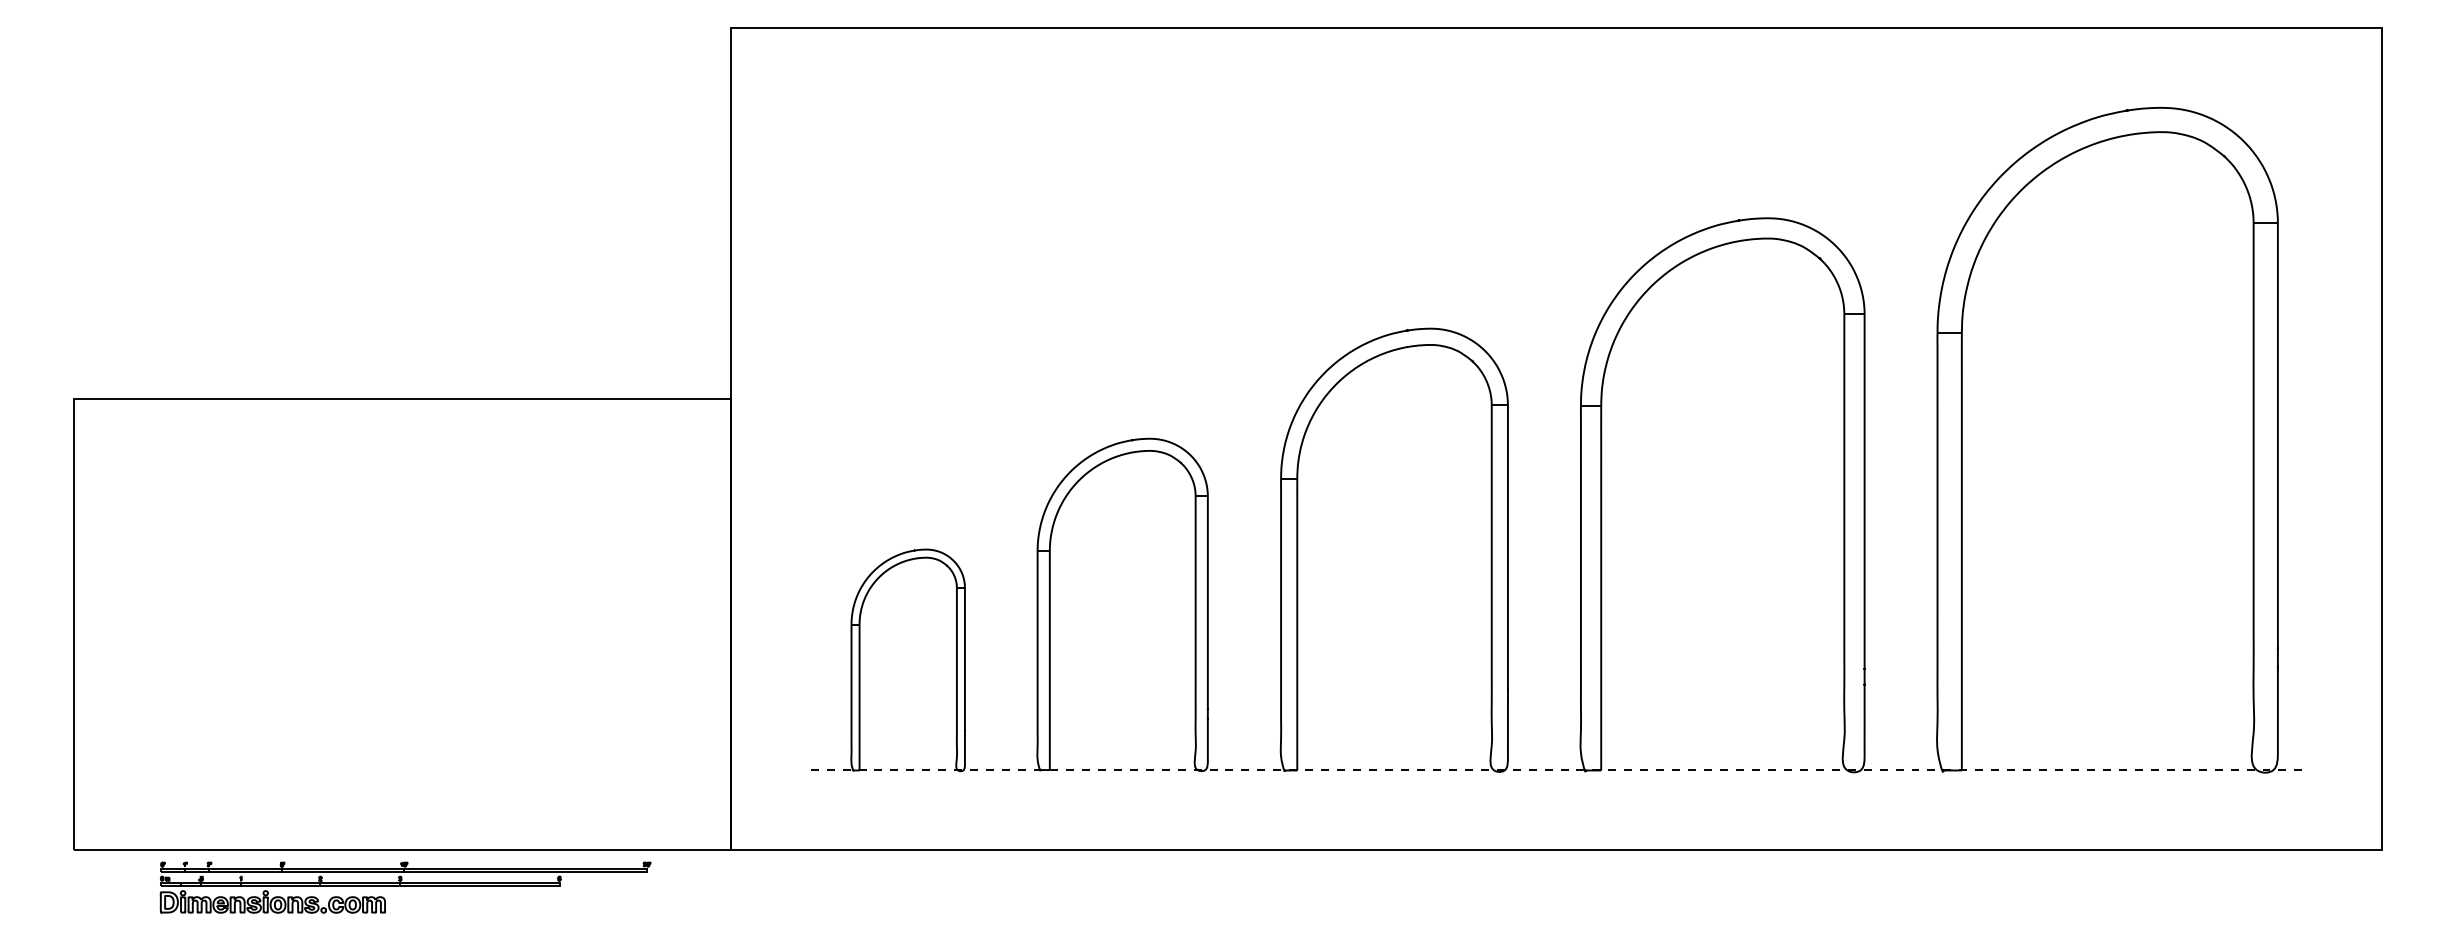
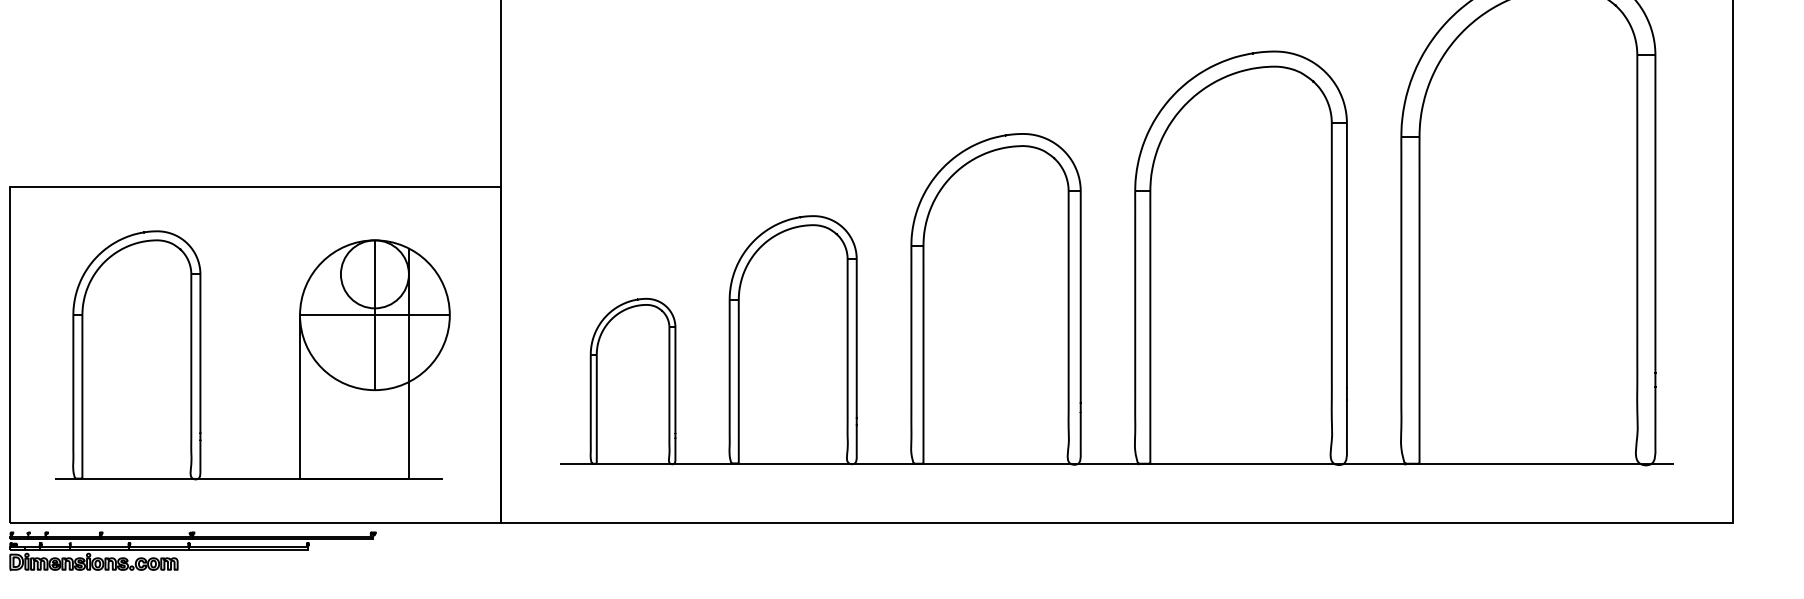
part: (461, 625) -> (299, 355), added
line: (1556, 770) -> (1116, 463), dashed -> solid
part: (405, 887) -> (192, 551), moved

